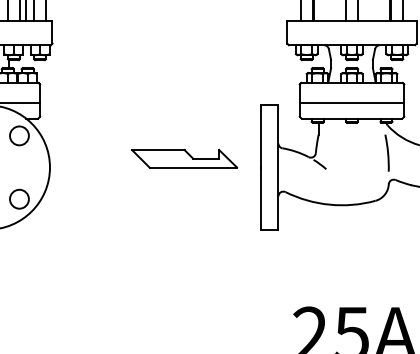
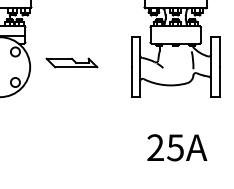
line: (351, 103) -> (175, 36), removed
part: (183, 157) -> (71, 62), moved

